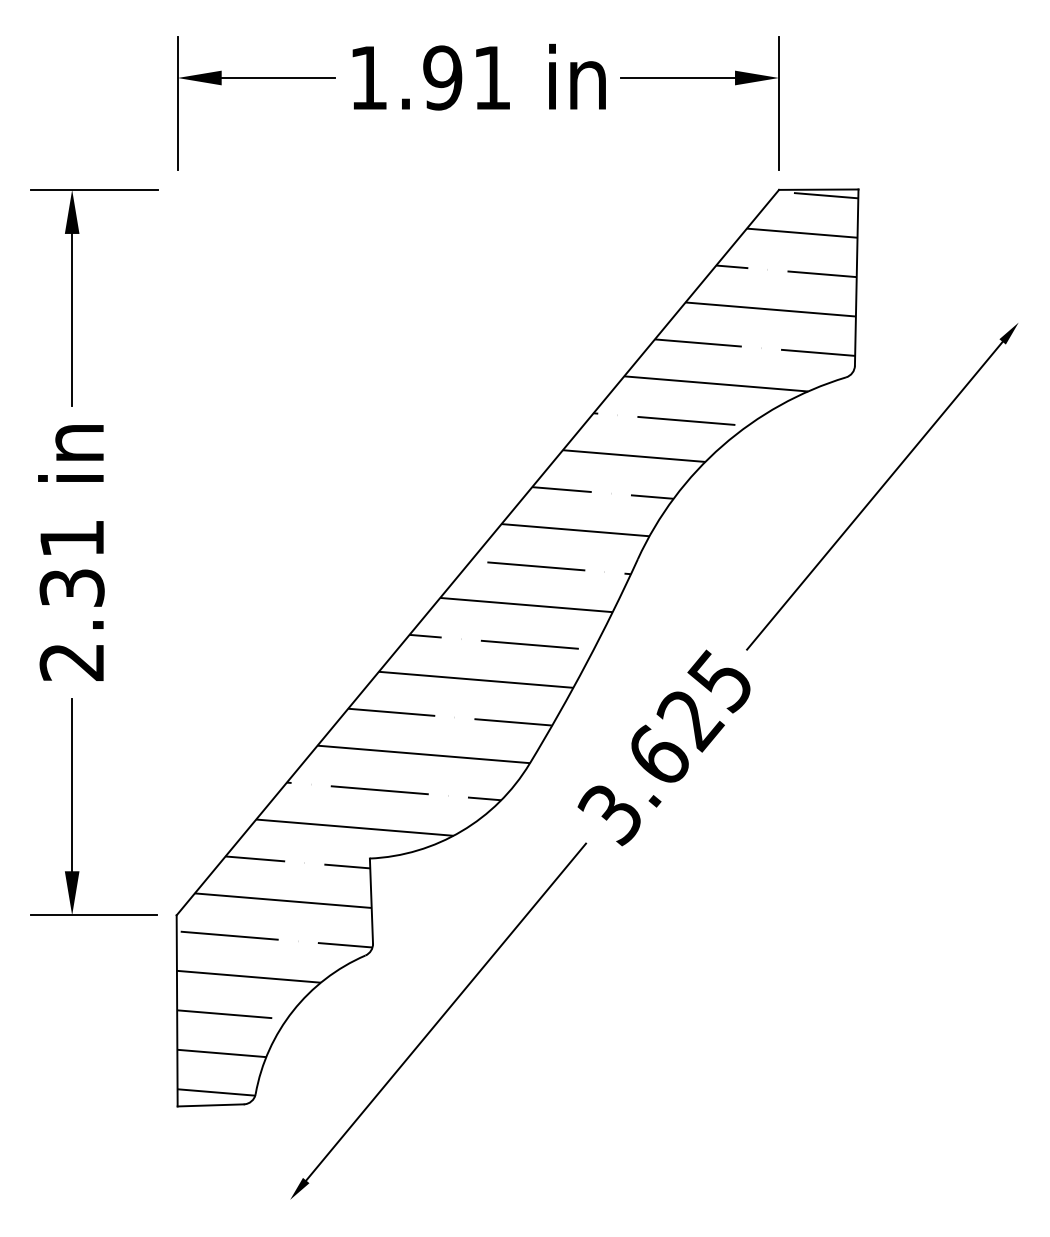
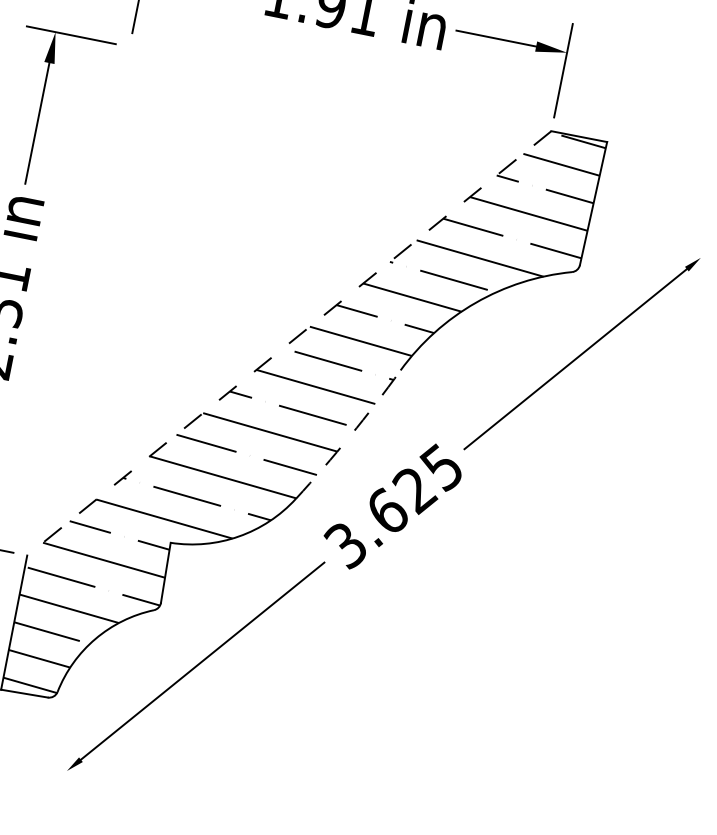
line: (477, 553) -> (288, 343), solid -> dashed
arc: (586, 663) -> (349, 436), solid -> dashed

